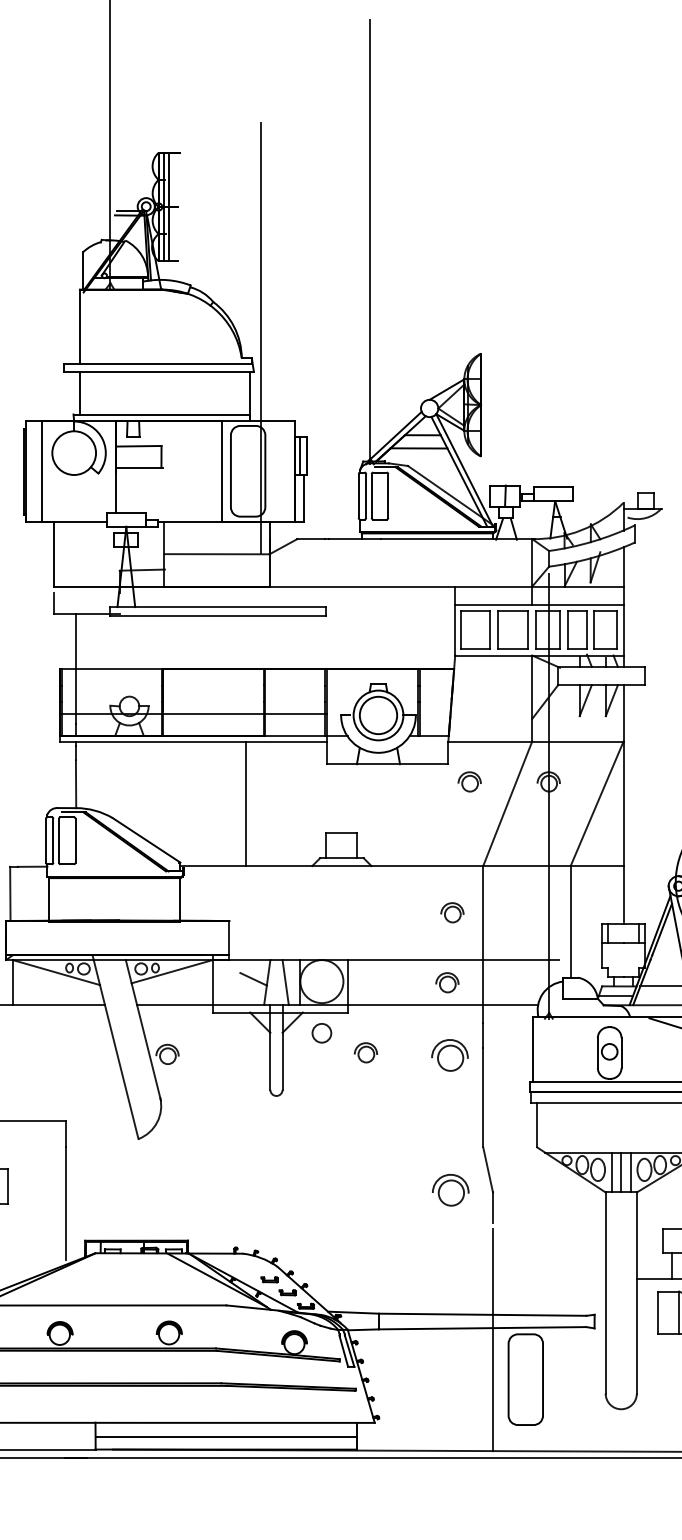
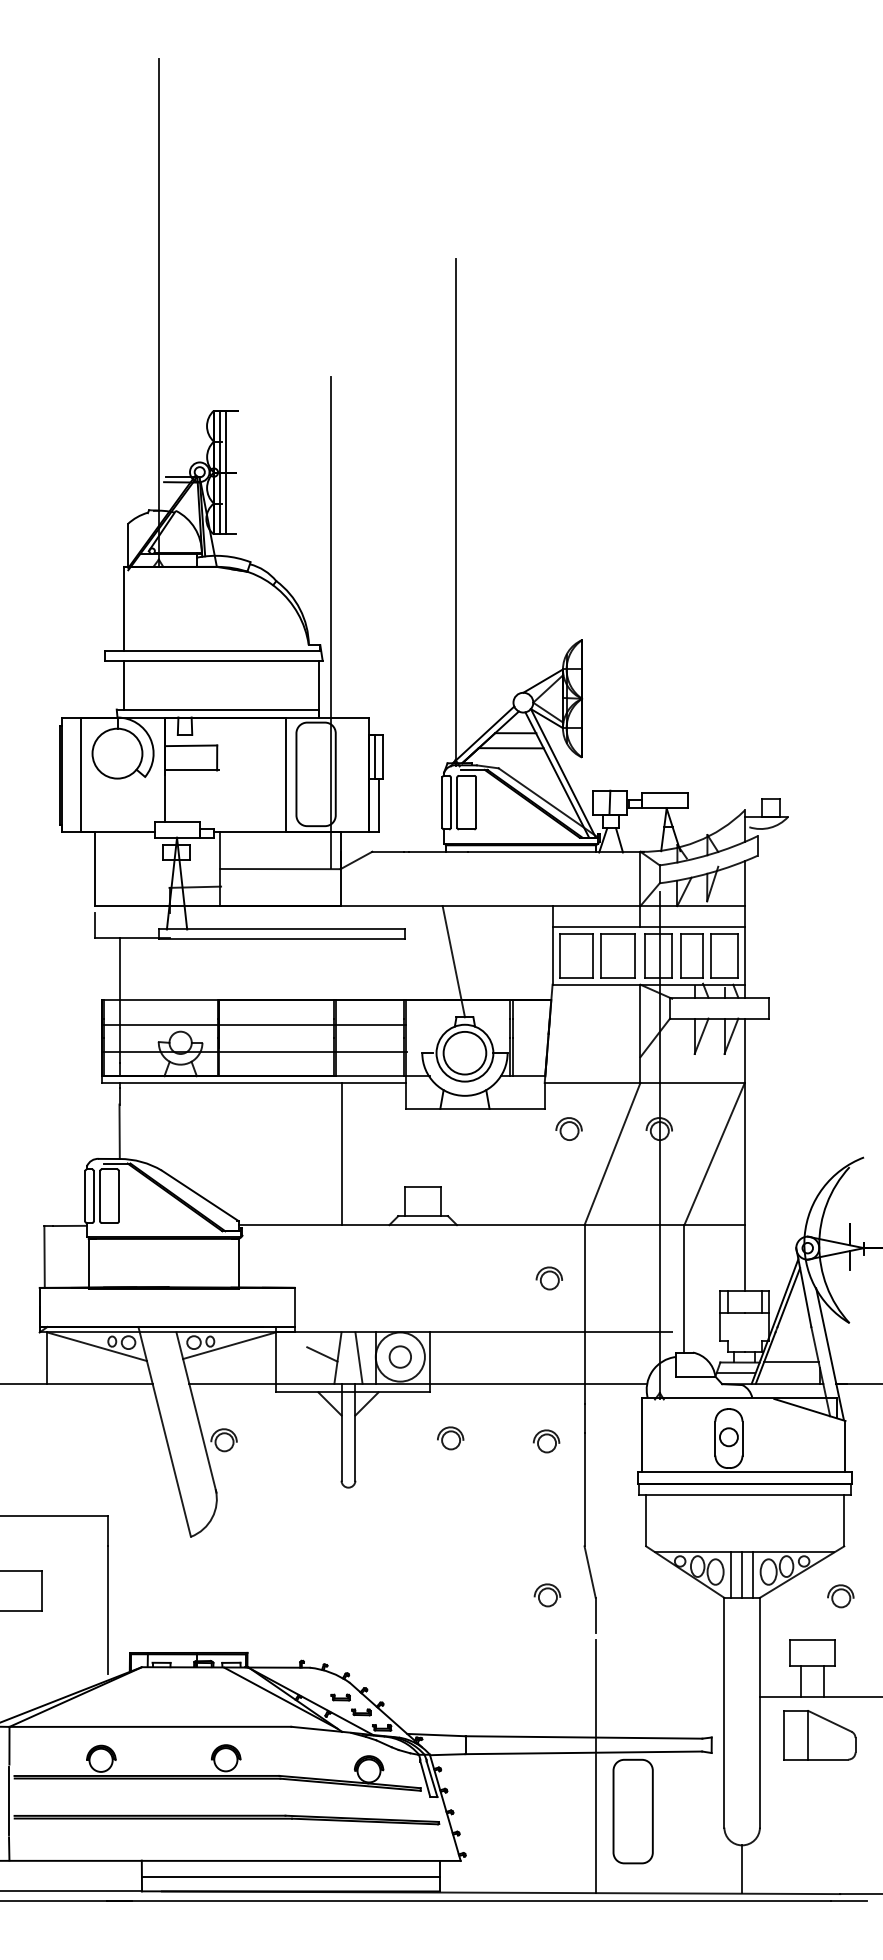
line: (368, 635) -> (453, 961), added
line: (193, 690) -> (253, 1024), added
line: (246, 803) -> (342, 1153), moved
part: (447, 982) -> (543, 1358), removed
circle: (321, 1032) -> (399, 1356), moved
part: (449, 1055) -> (546, 1441), size x0.62
part: (450, 1190) -> (547, 1595), size x0.62
line: (621, 1430) -> (742, 1869), added

